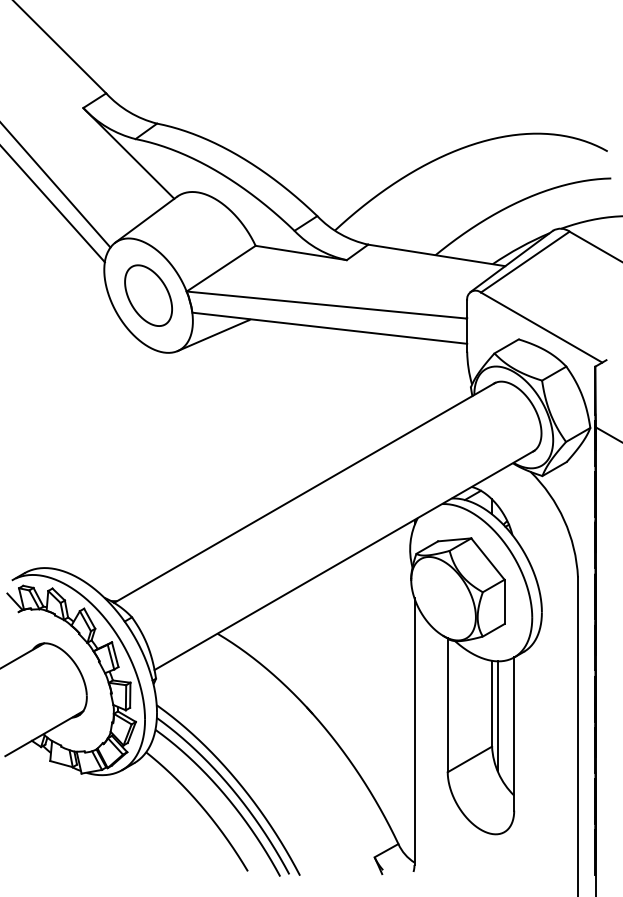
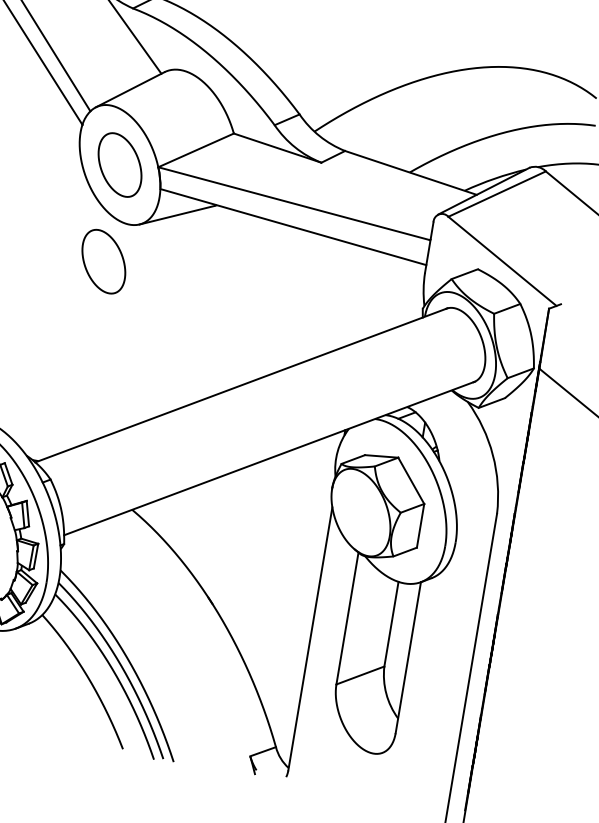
part: (148, 393) -> (103, 261), added
line: (497, 716) -> (394, 637), removed

